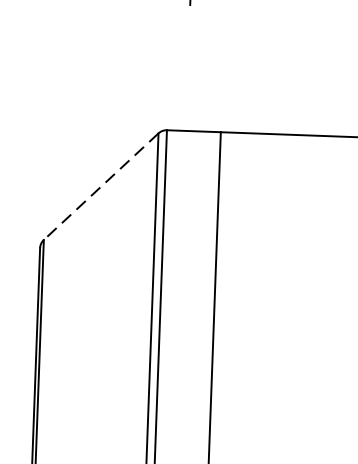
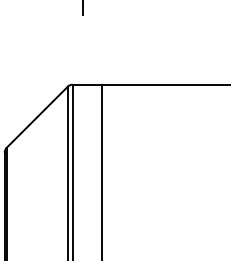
line: (99, 187) -> (36, 117), dashed -> solid

